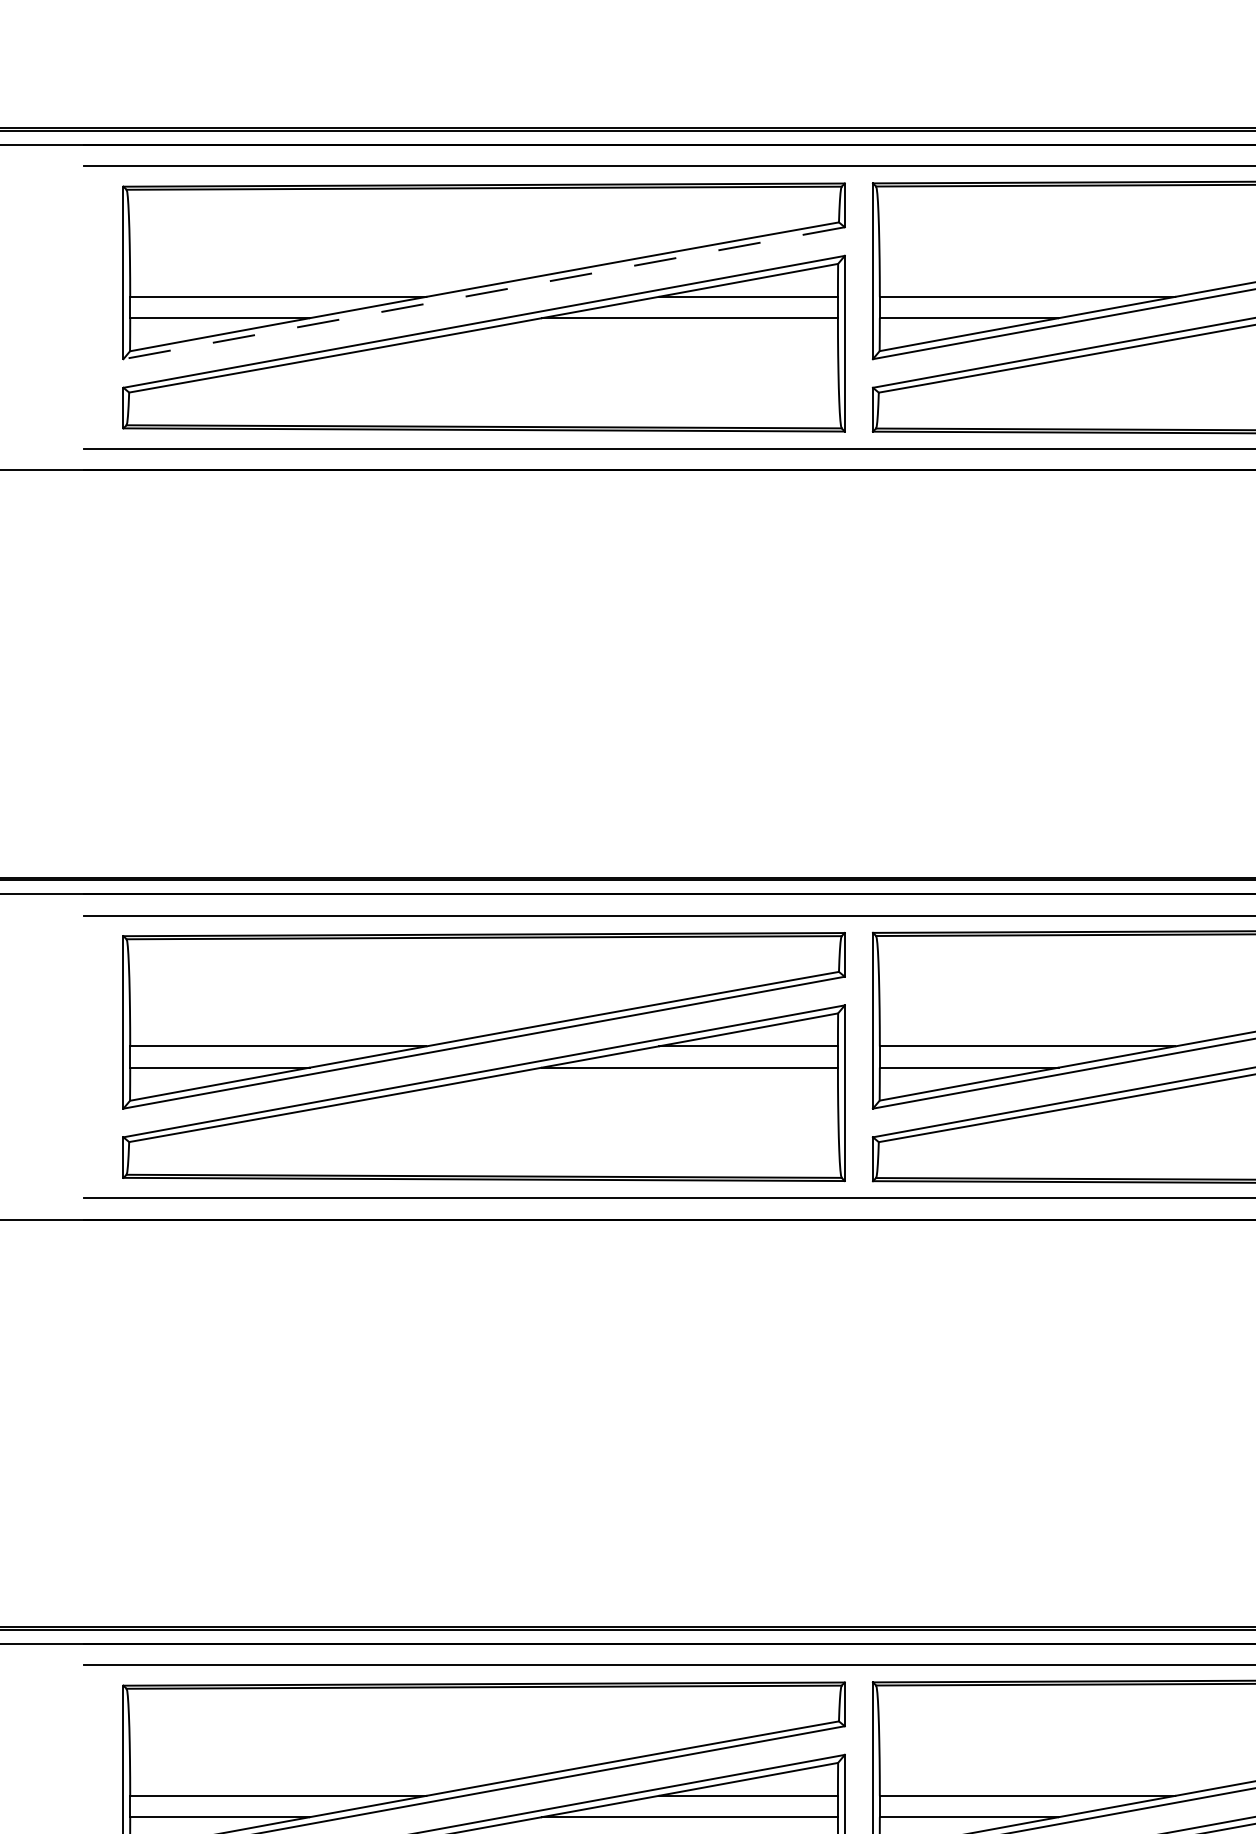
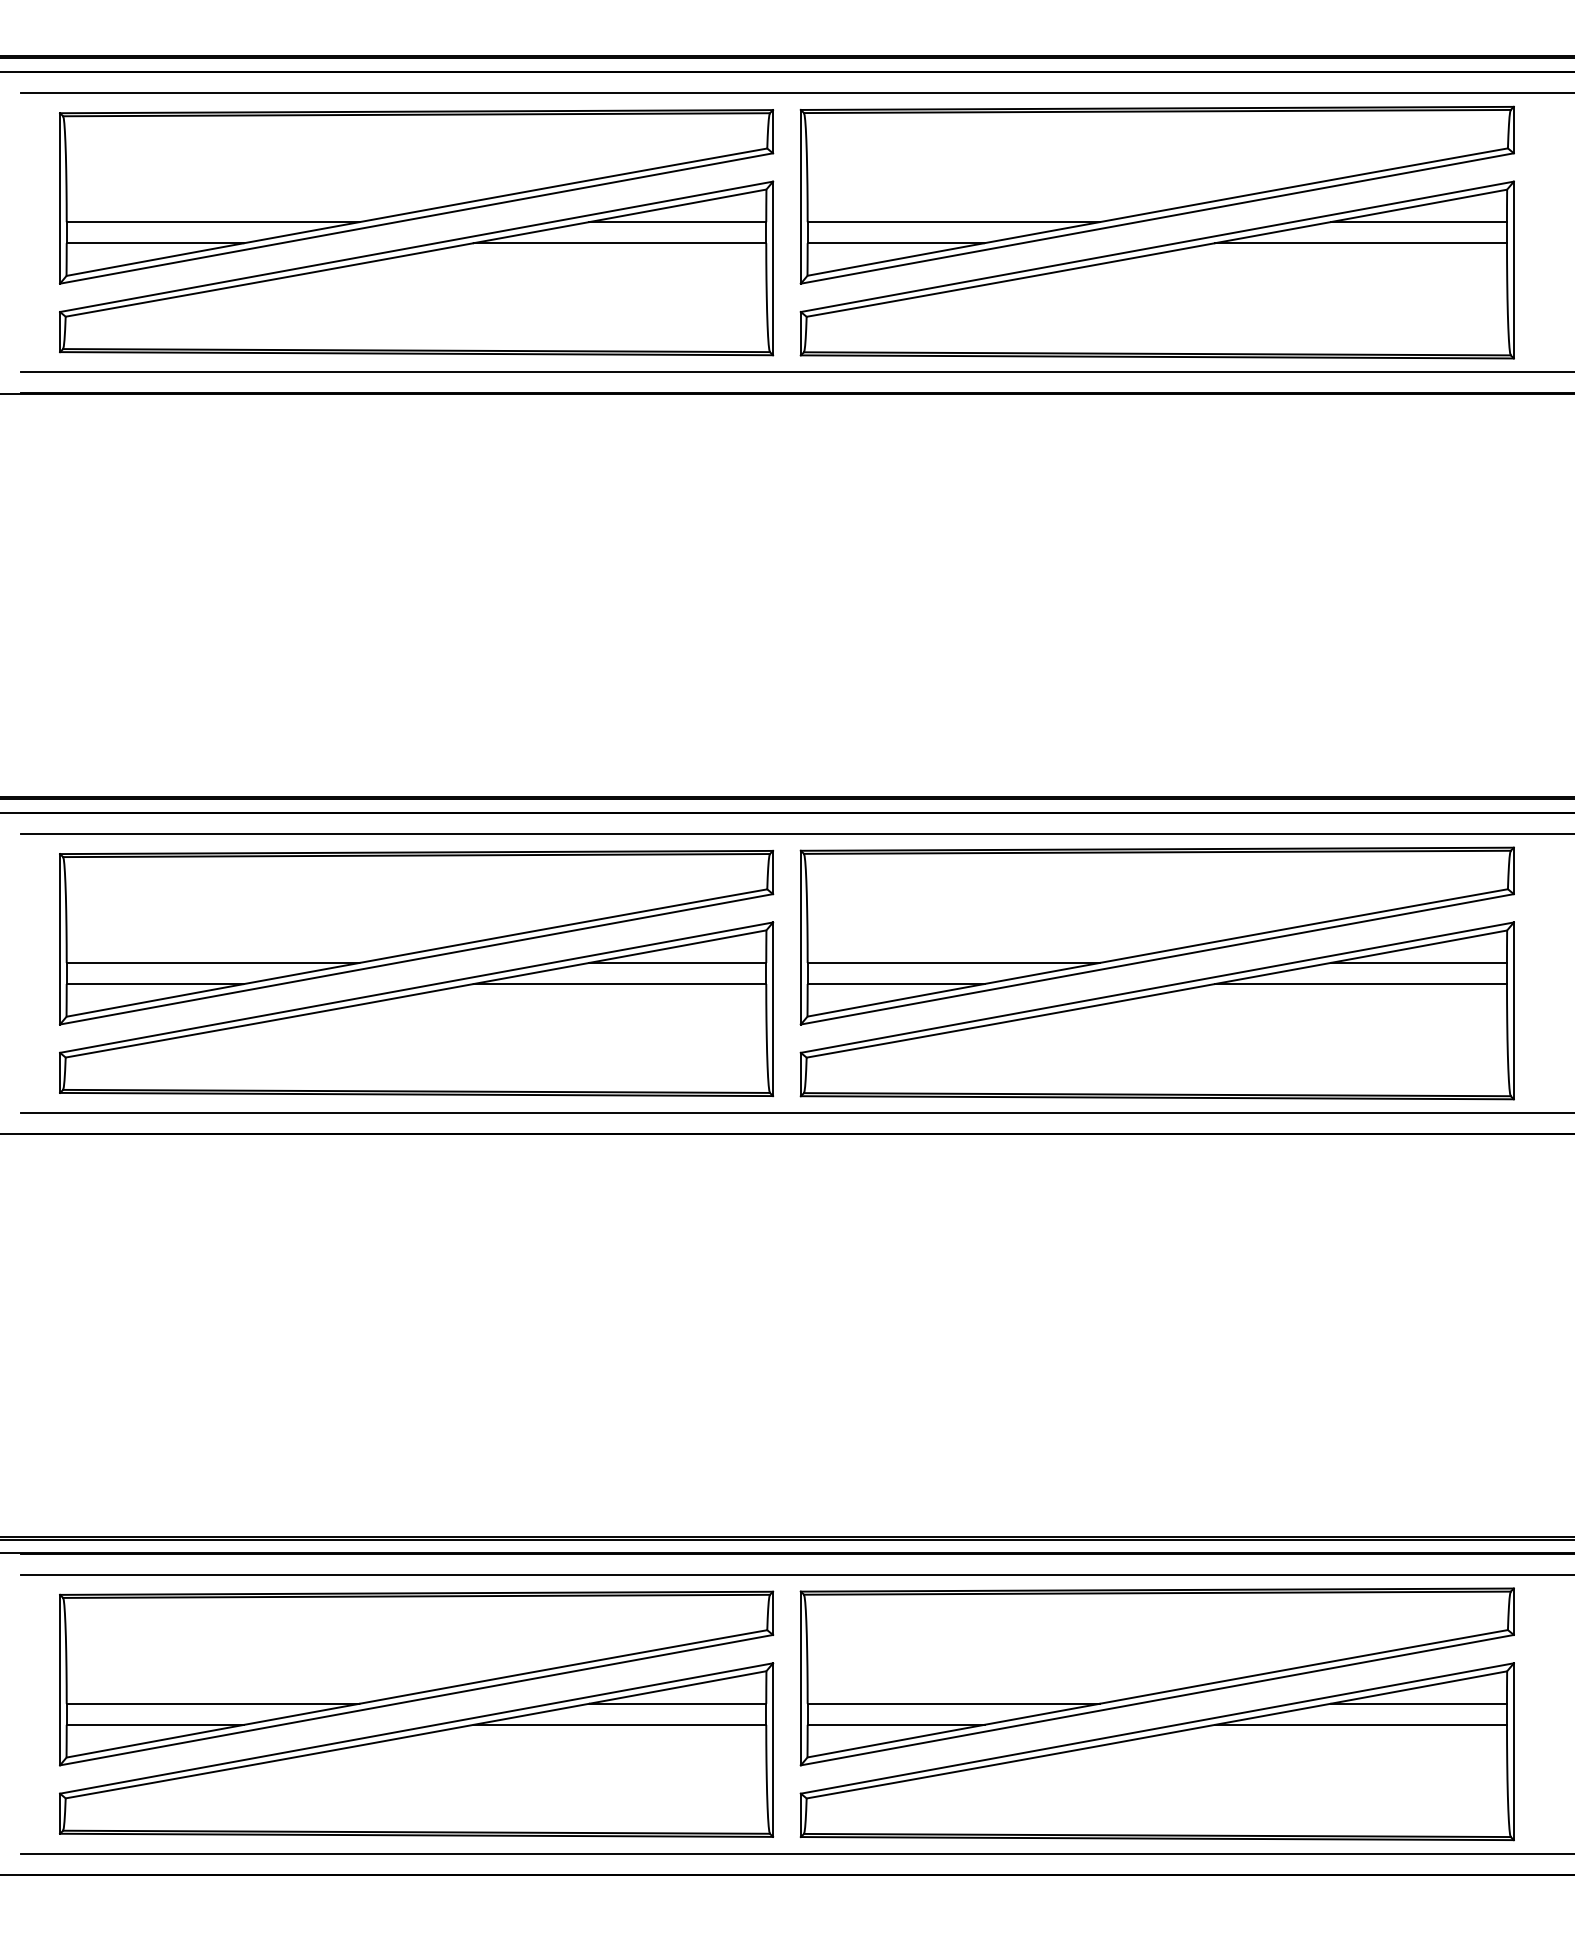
line: (484, 293) -> (416, 218), dashed -> solid

